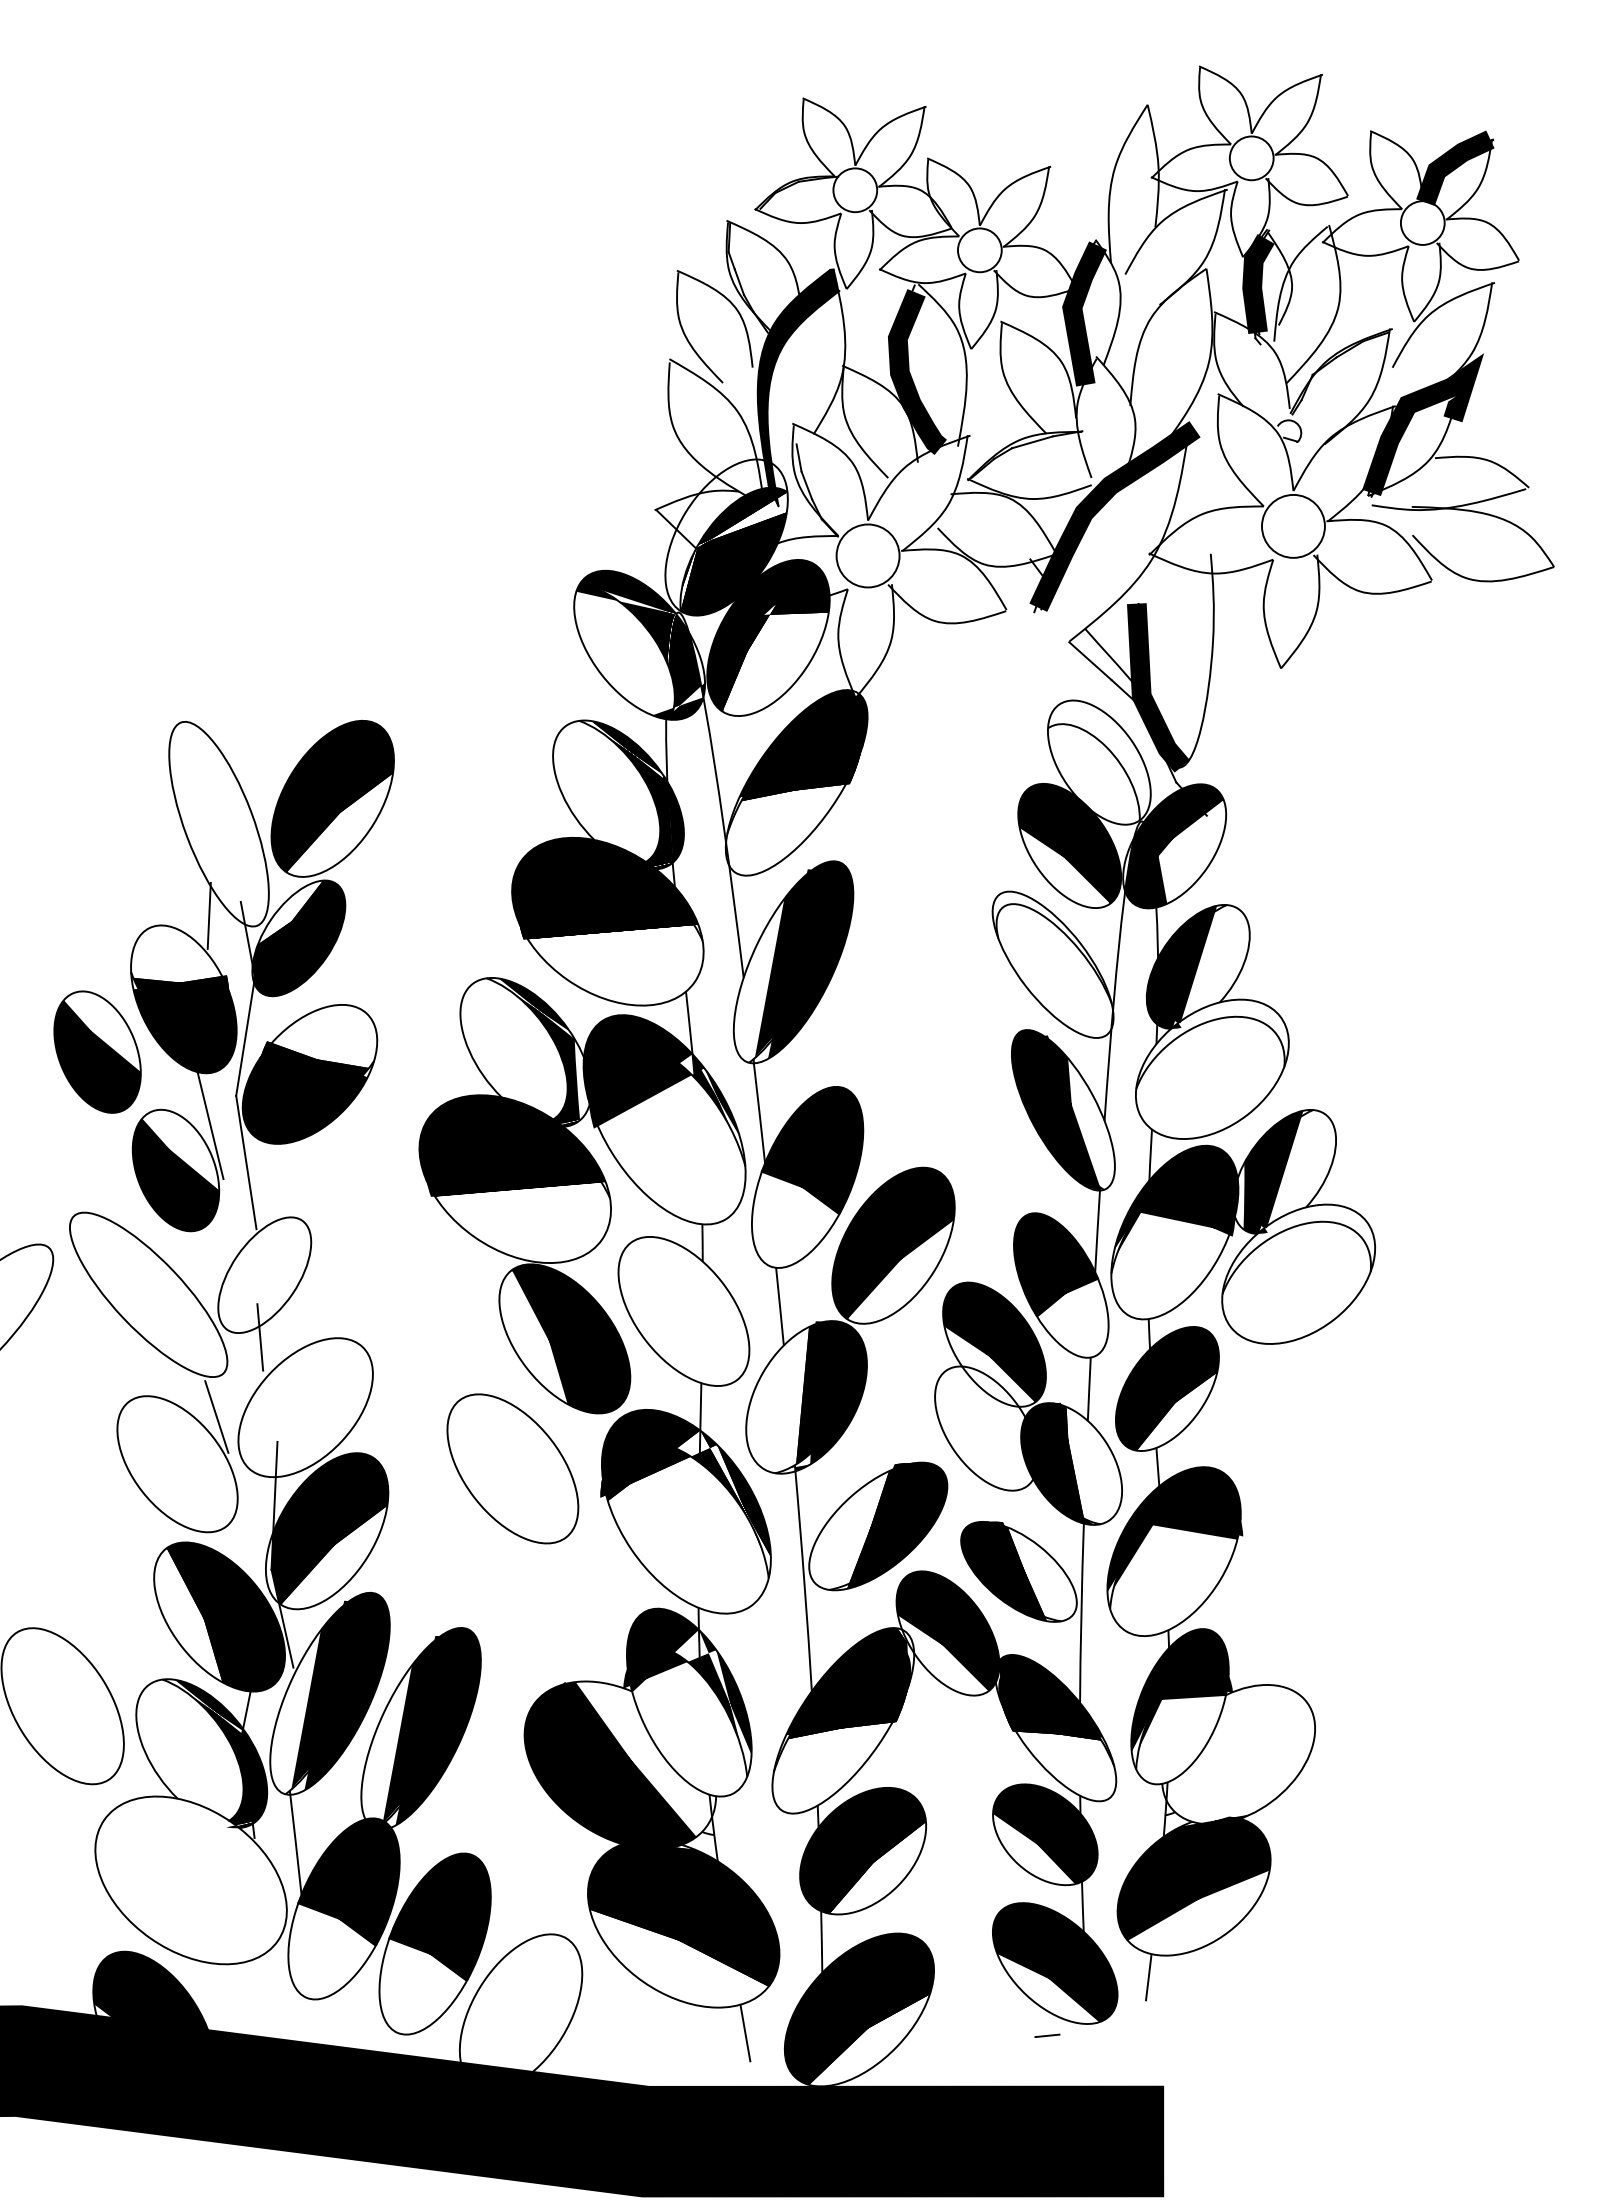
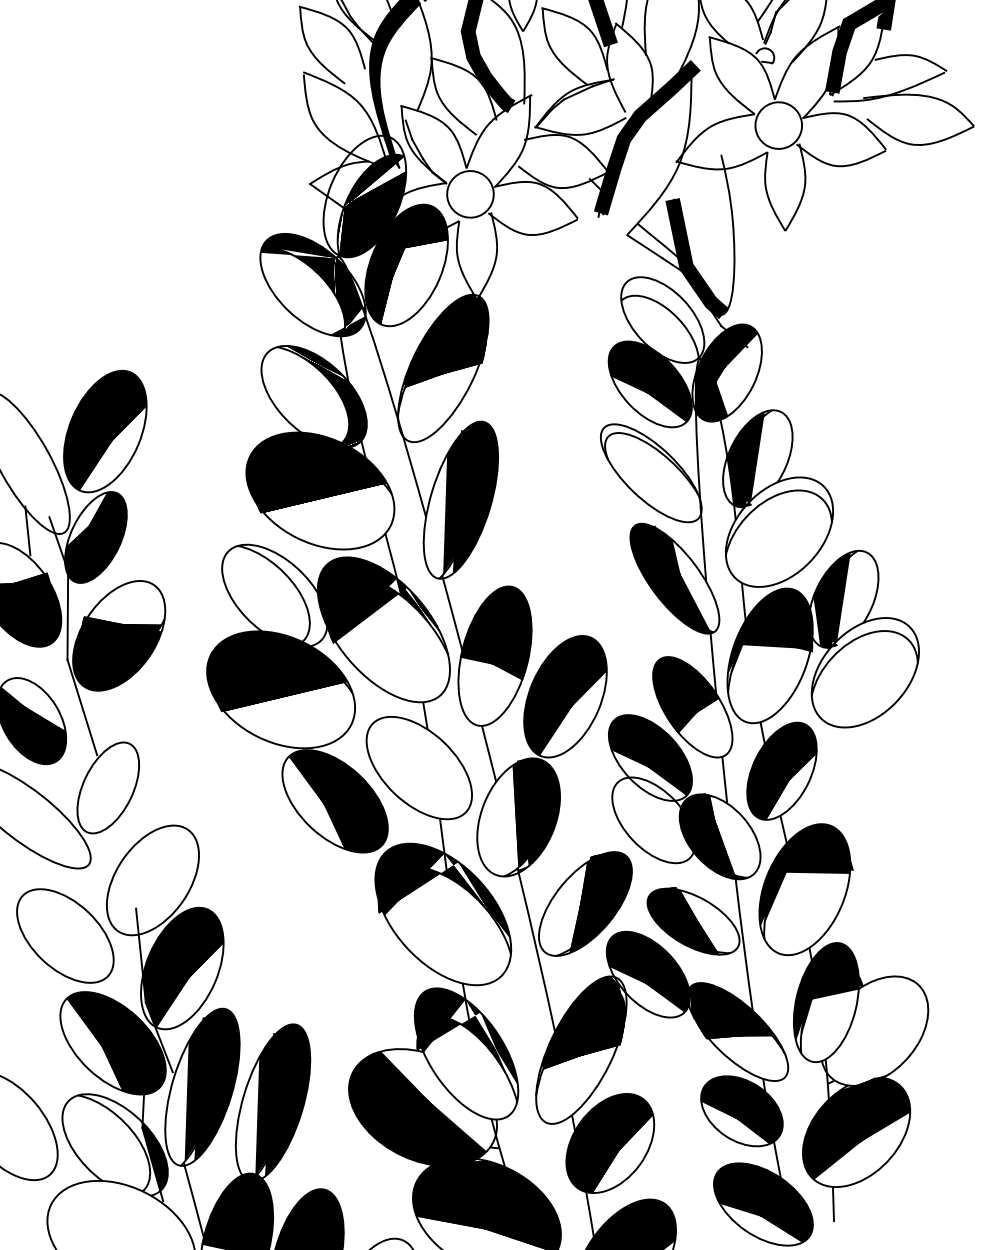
fill: (1153, 988) -> (727, 479), removed
fill: (539, 1052) -> (284, 594), removed
line: (210, 1125) -> (51, 684), removed
line: (260, 1337) -> (112, 834), removed
line: (216, 1416) -> (88, 896), removed
part: (512, 1468) -> (311, 902), removed
fill: (215, 1753) -> (125, 1143), removed

